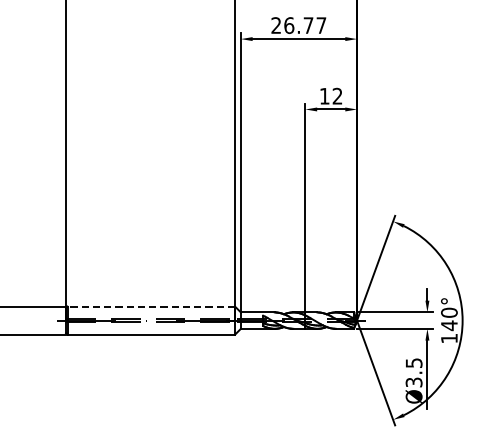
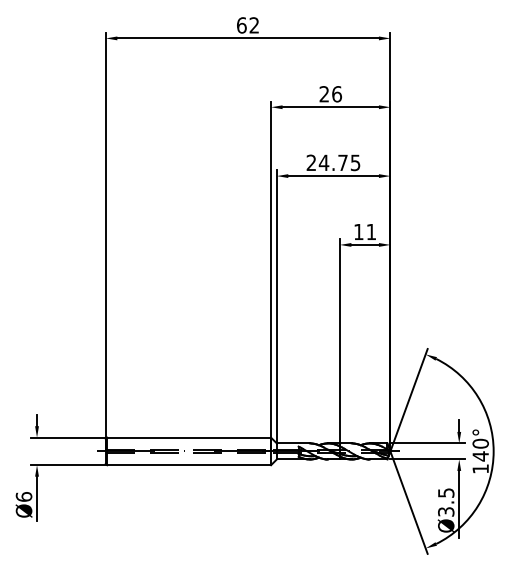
text: (304, 25) -> (339, 162), 26.77 -> 24.75
text: (336, 95) -> (370, 231), 12 -> 11
line: (151, 306) -> (189, 437), dashed -> solid

